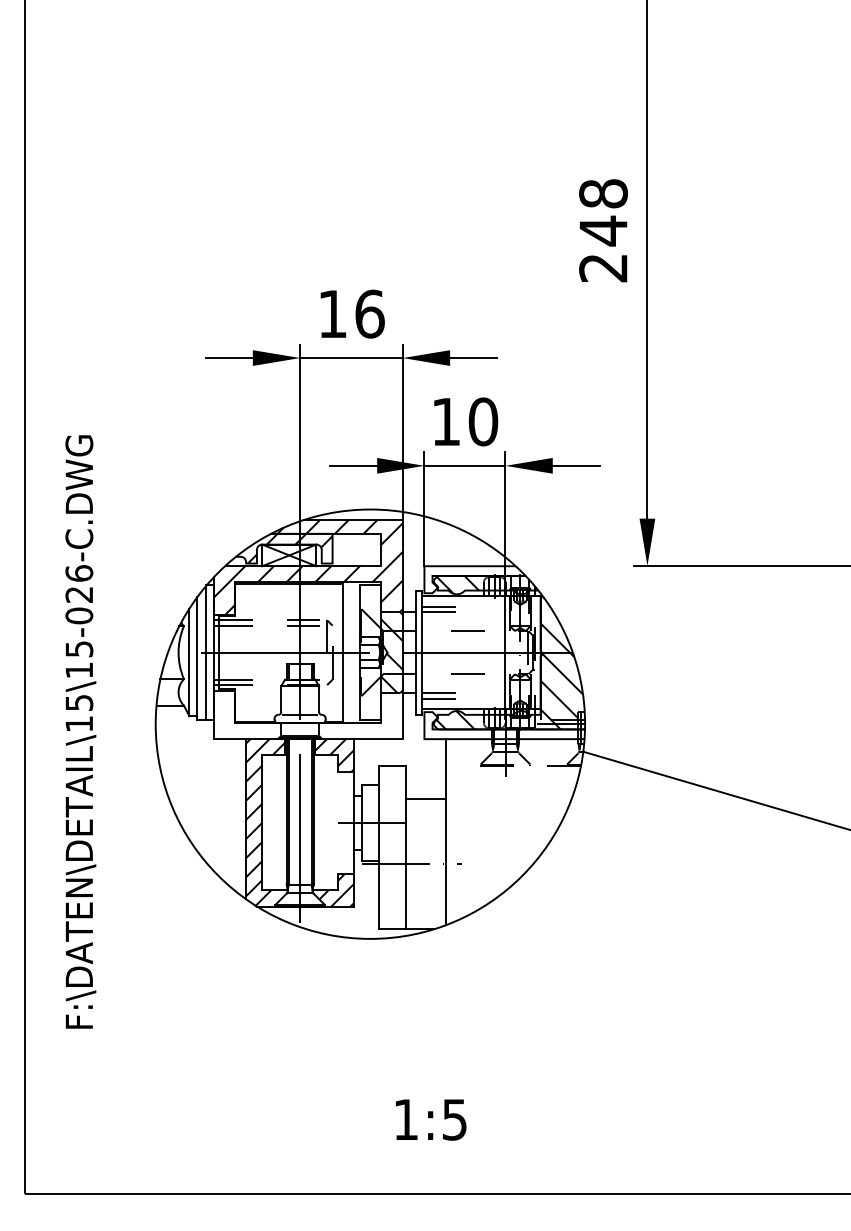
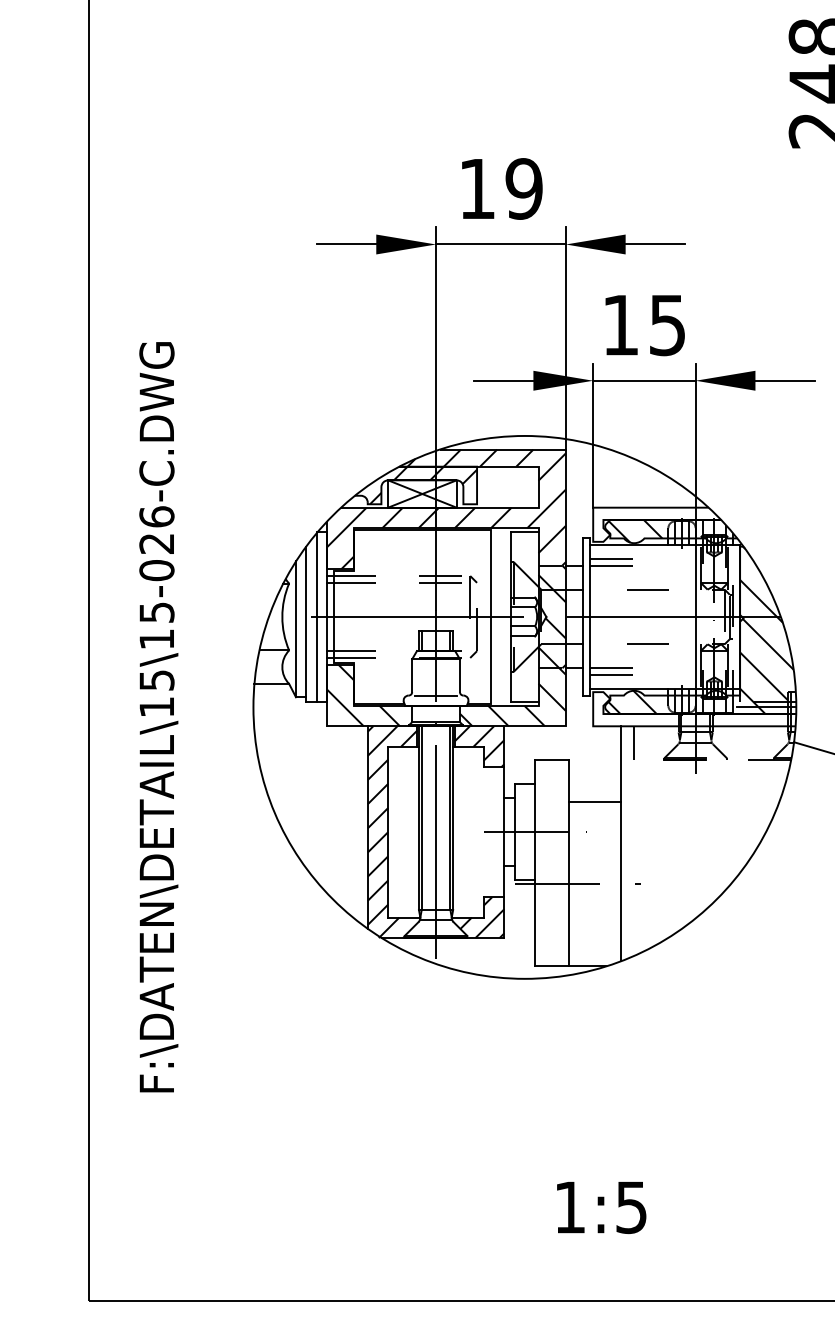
text: (369, 313) -> (523, 188), 16 -> 19
text: (483, 421) -> (667, 324), 10 -> 15
hatch: (242, 714) -> (363, 695), added
hatch: (360, 716) -> (512, 697), added
line: (456, 752) -> (633, 743), added

